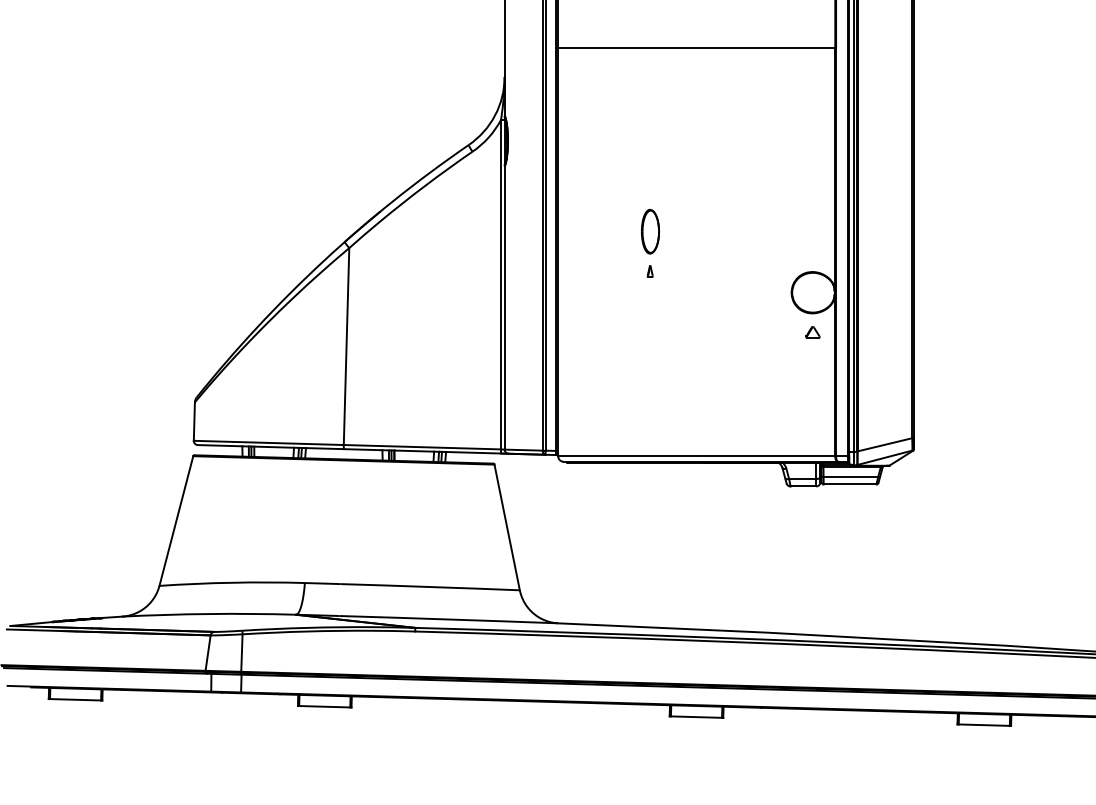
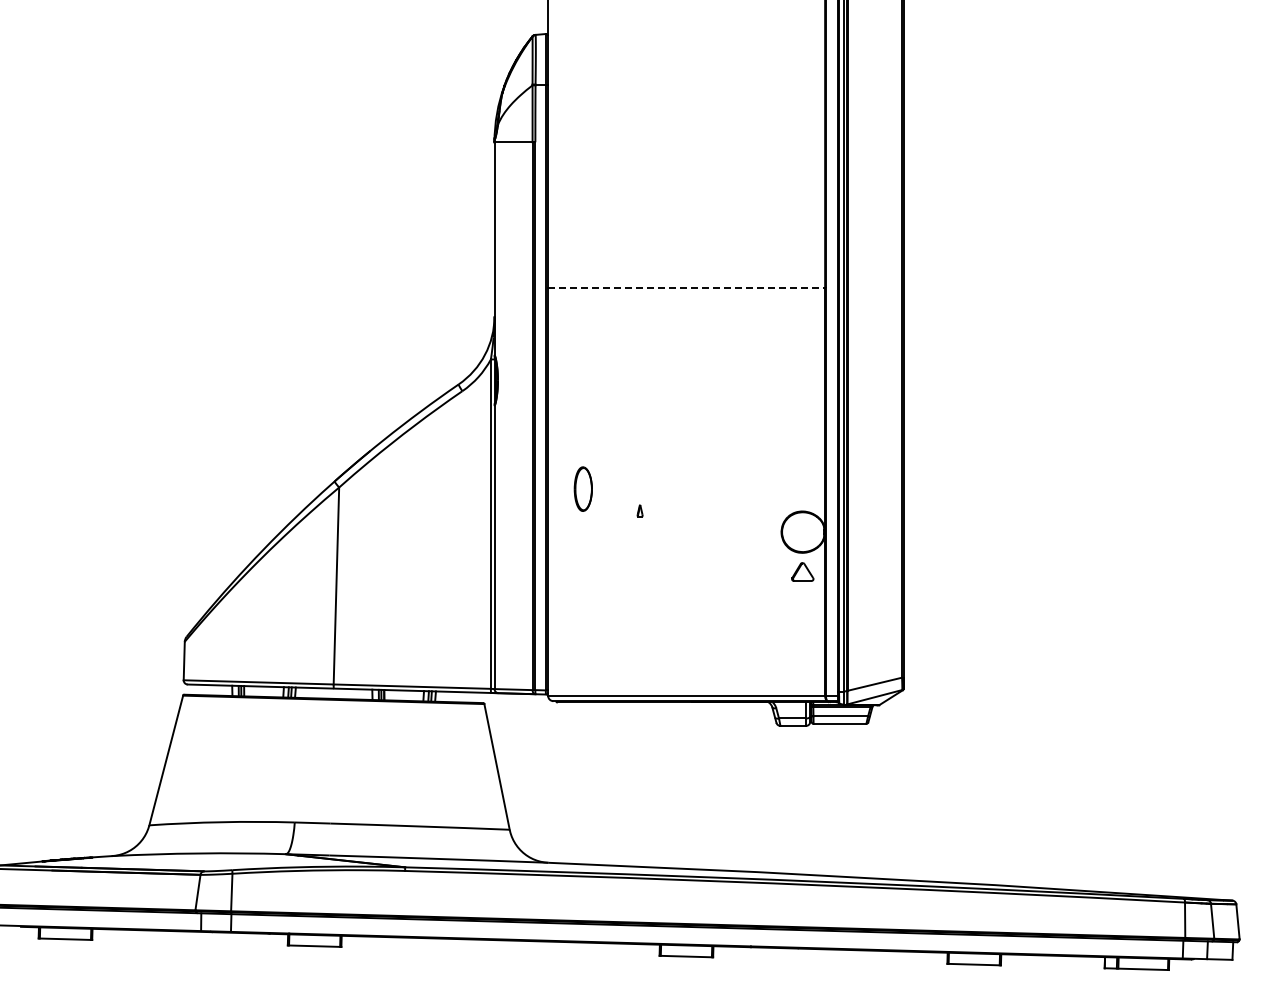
line: (697, 48) -> (687, 287), solid -> dashed
part: (649, 231) -> (582, 488), moved
part: (812, 332) -> (802, 571), size x1.6

